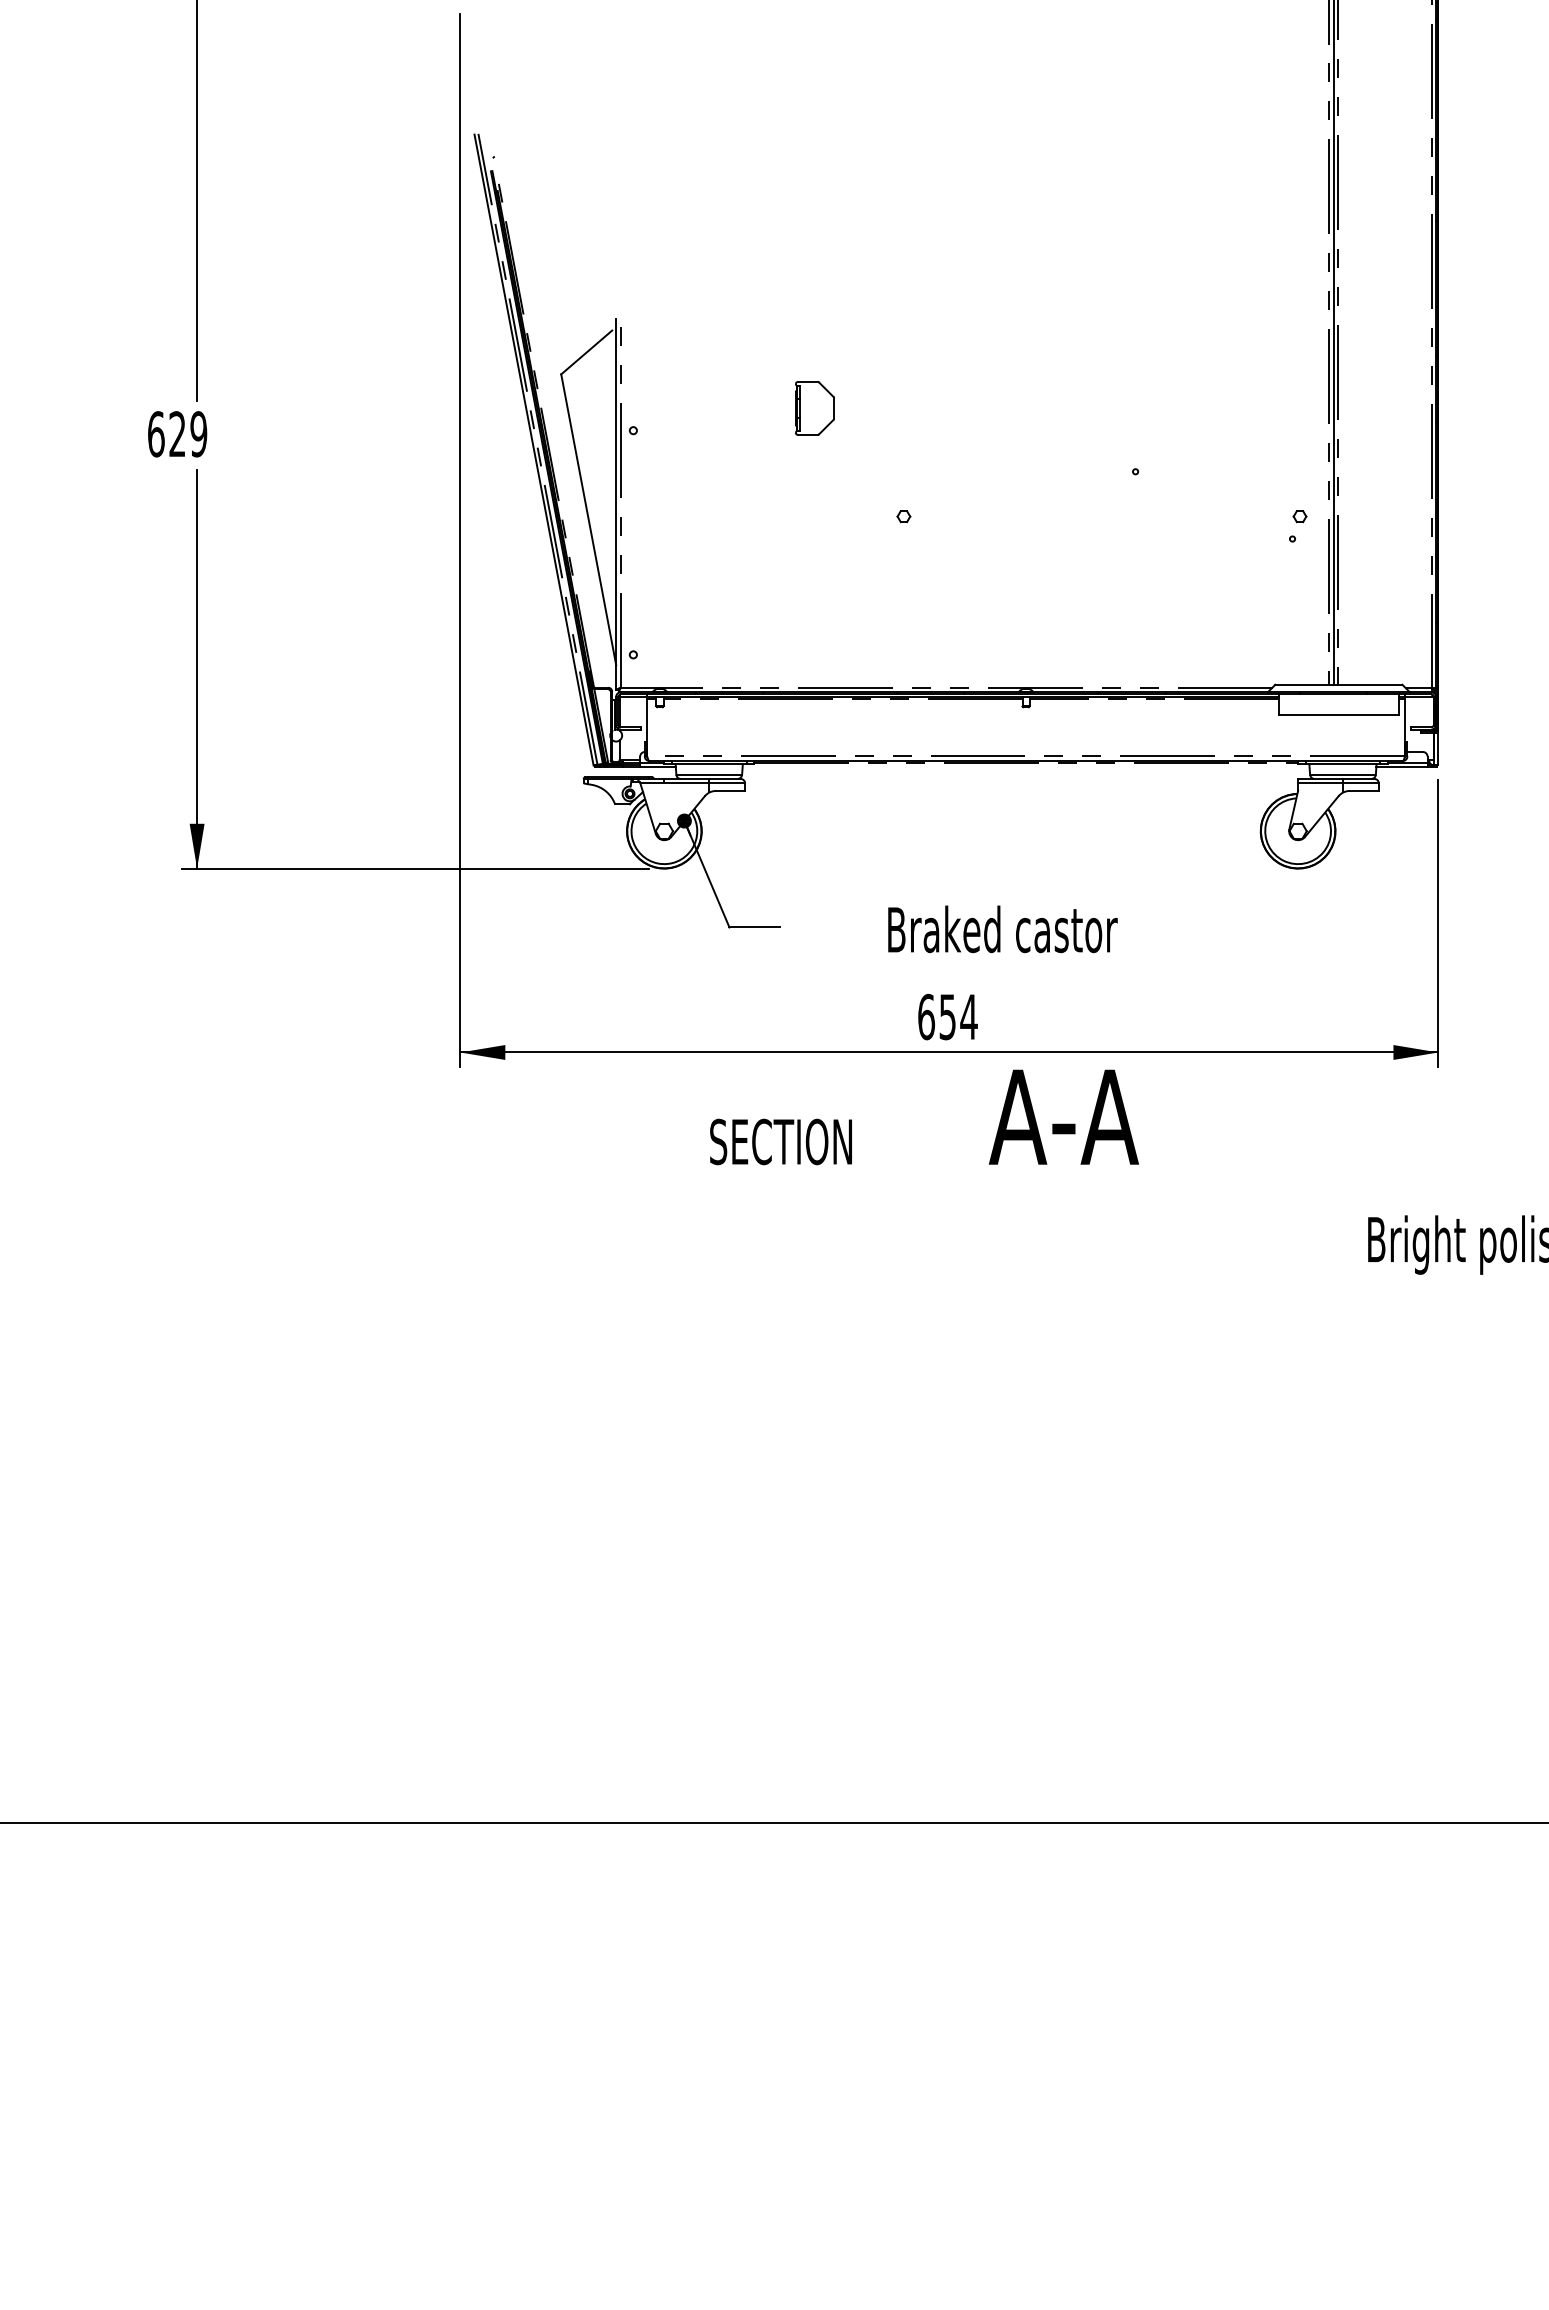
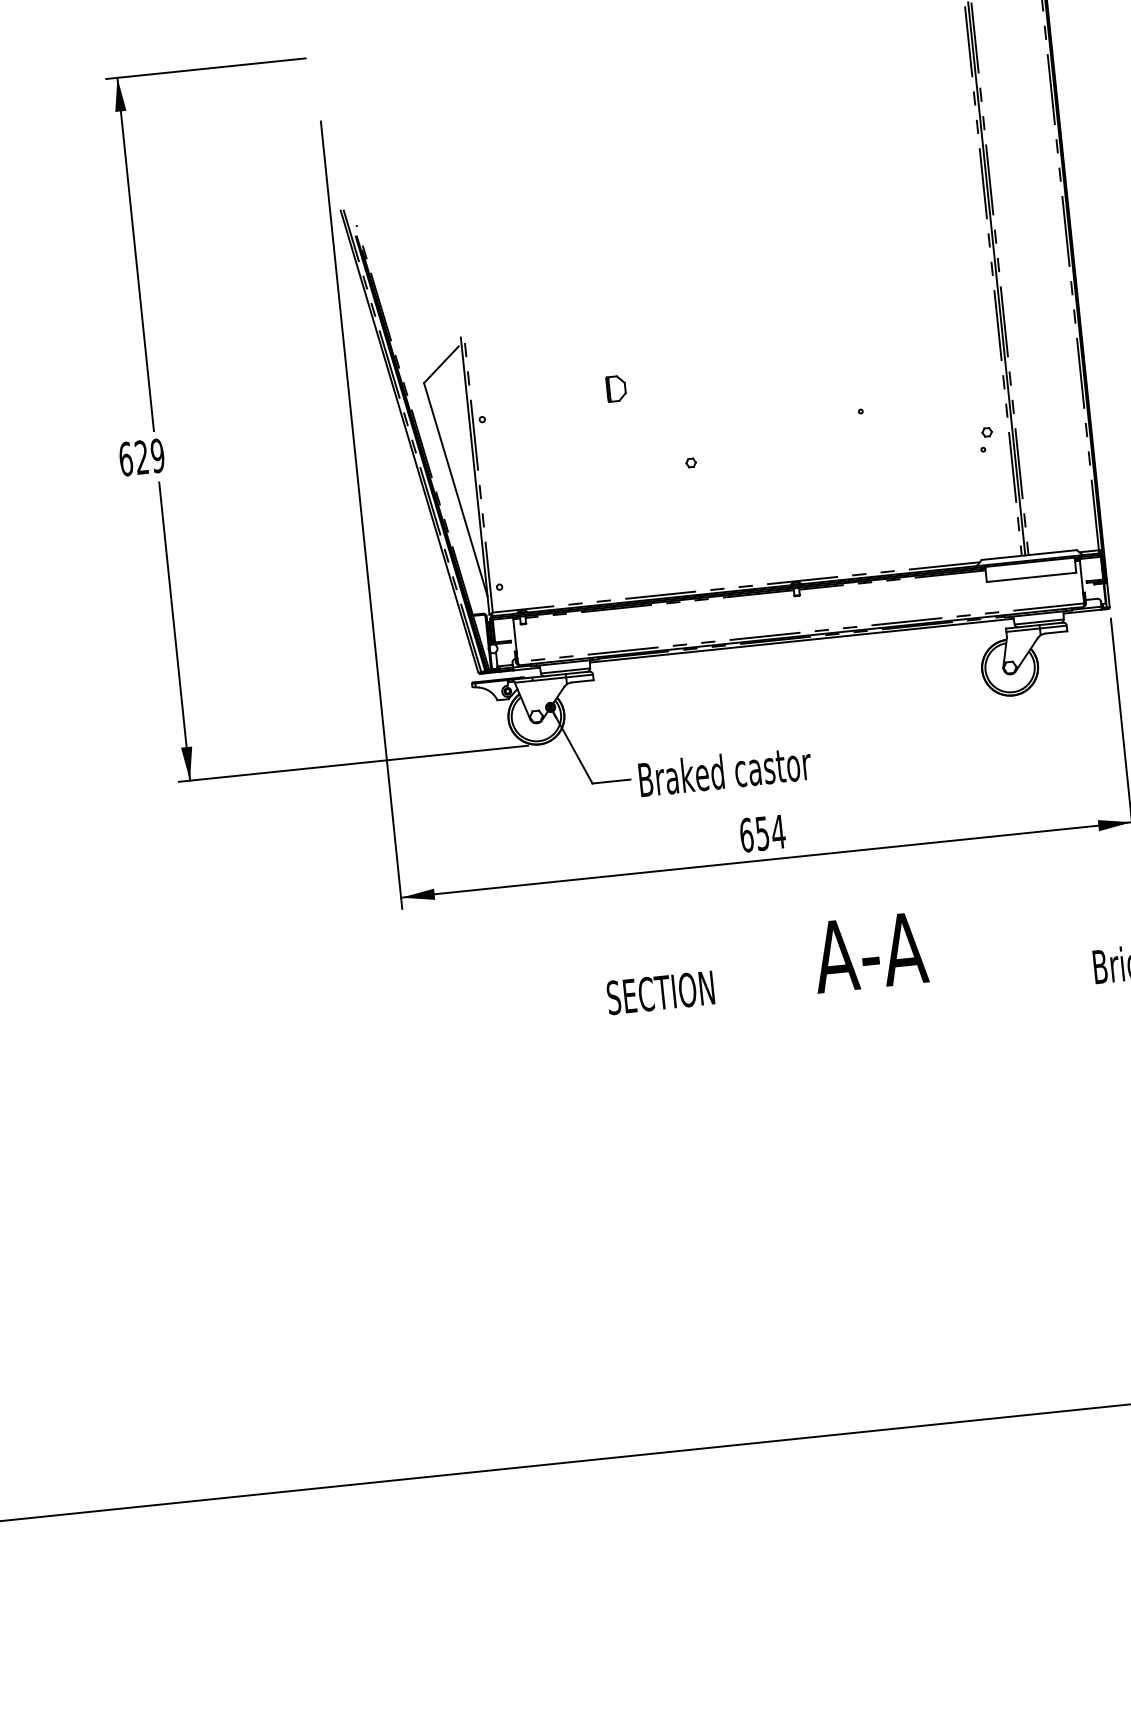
part: (814, 407) -> (615, 388), size x0.62
line: (1025, 766) -> (801, 640), added
text: (1002, 929) -> (724, 771), moved
text: (924, 1117) -> (765, 963), moved

